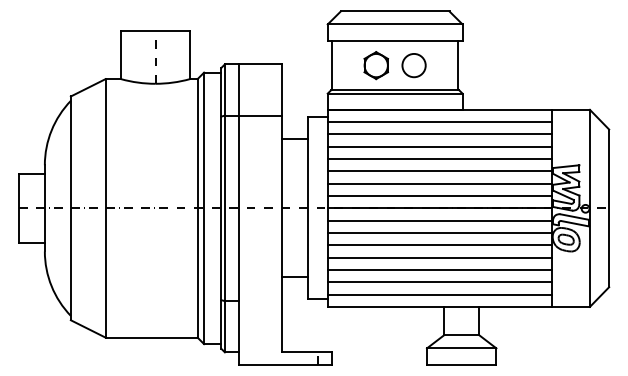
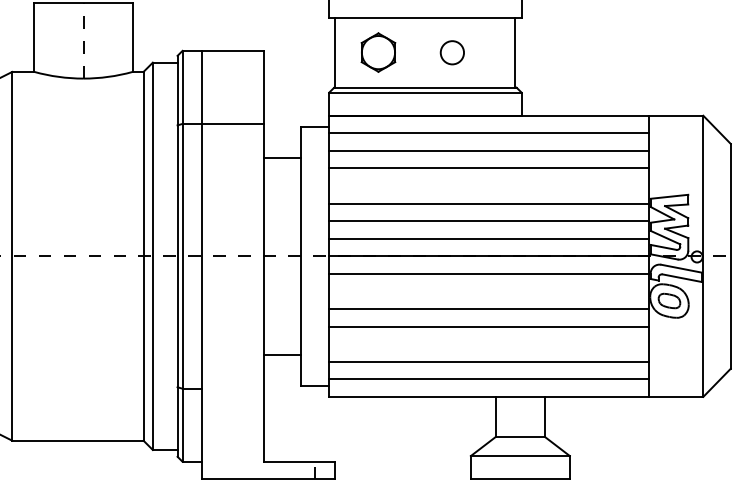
part: (375, 65) -> (377, 52), moved
circle: (413, 65) -> (451, 52), size x0.7
line: (439, 159) -> (488, 186), removed
line: (439, 233) -> (488, 292), removed
line: (439, 269) -> (488, 343), removed

